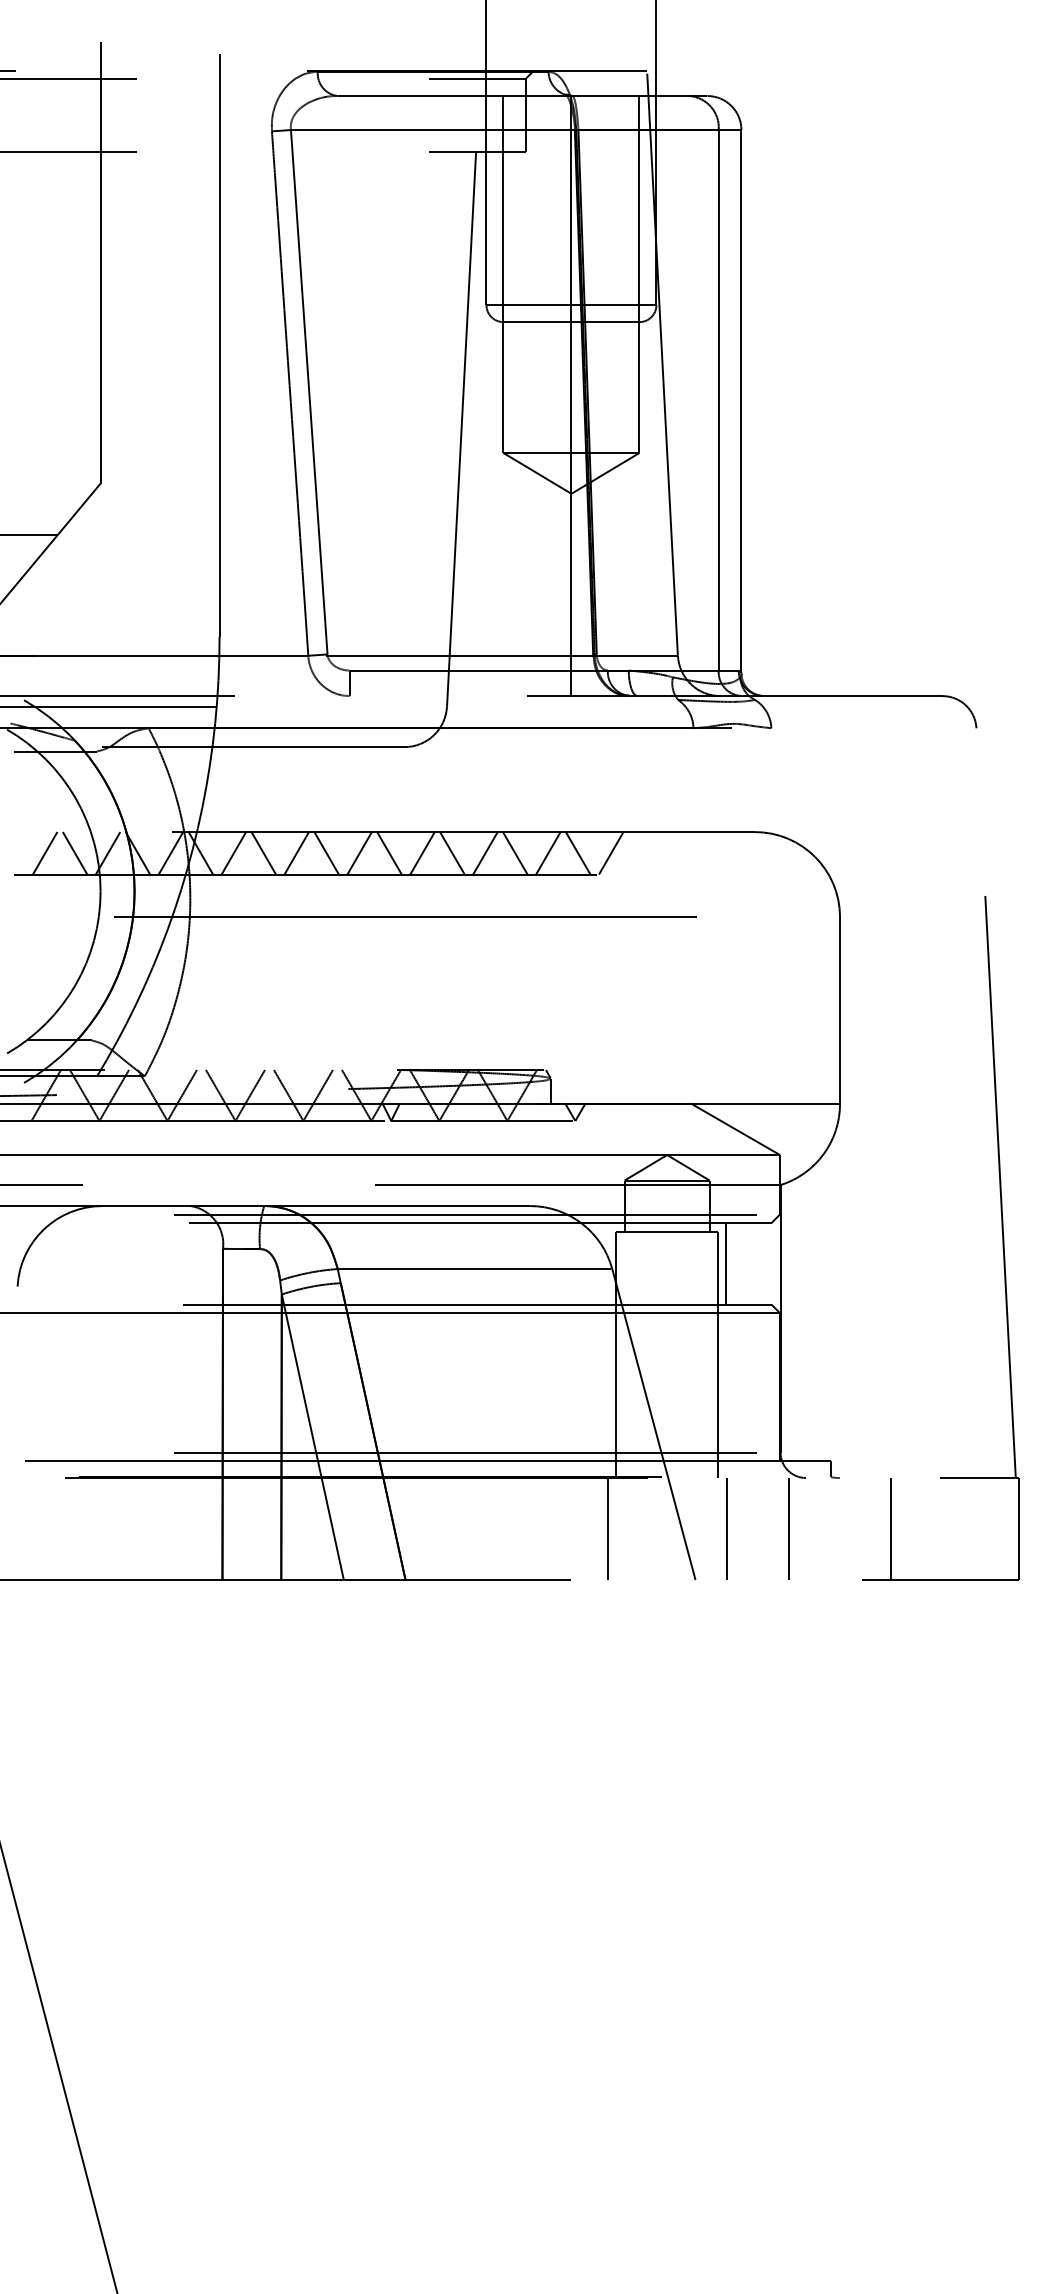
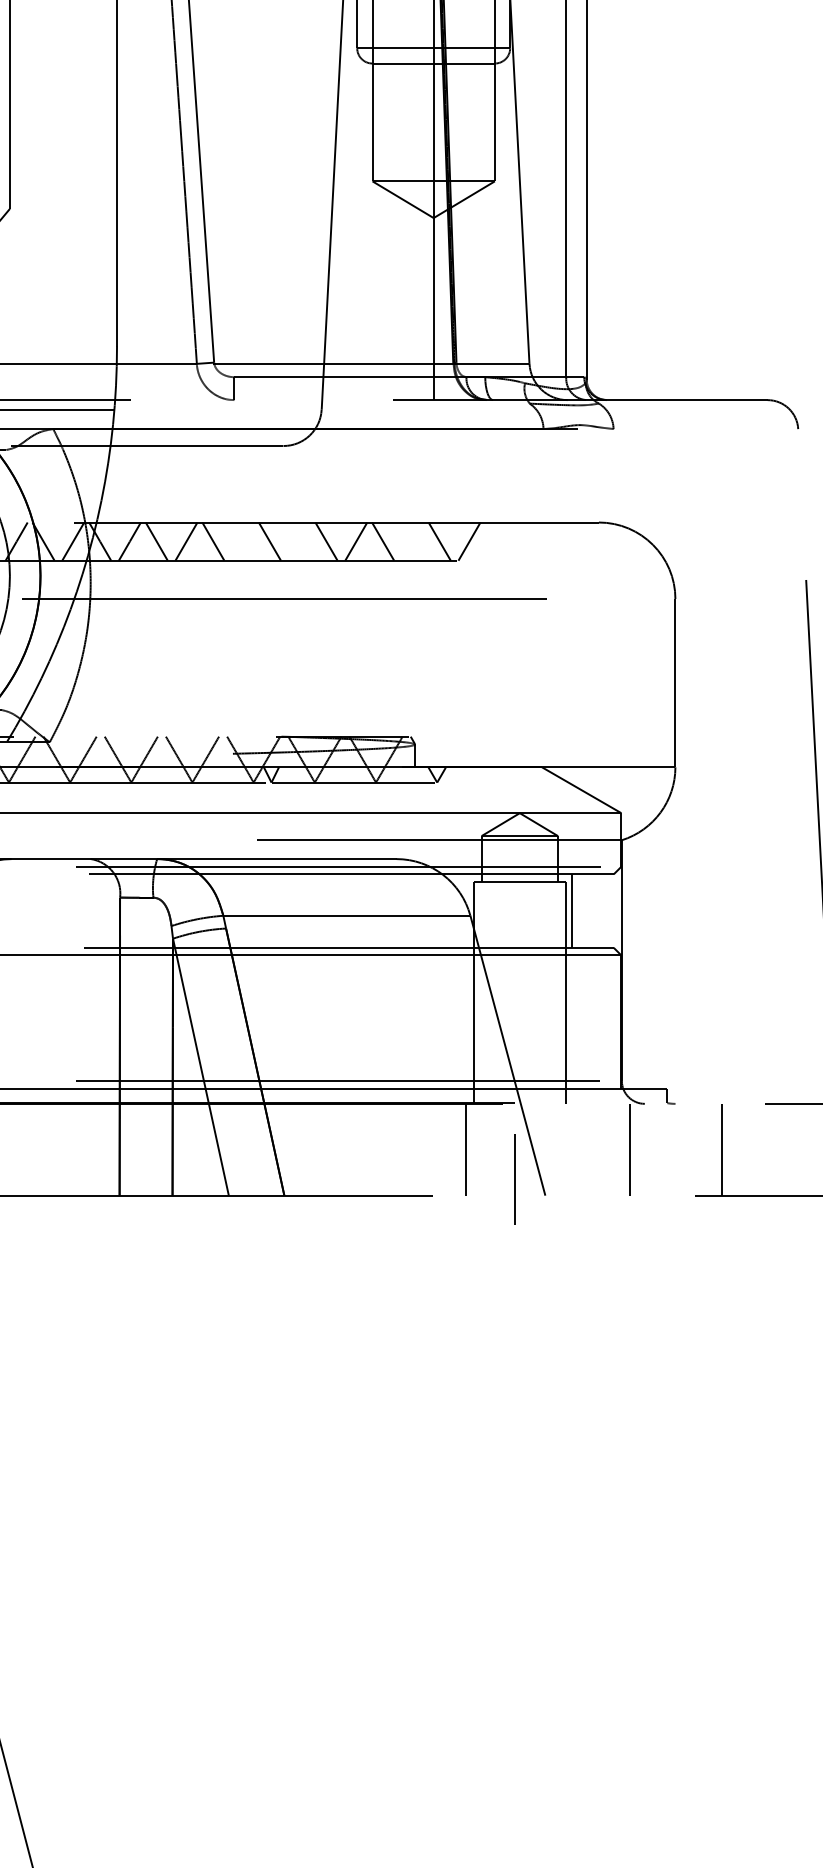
line: (359, 853) -> (242, 541), removed
line: (422, 853) -> (299, 541), removed
line: (548, 853) -> (413, 541), removed
line: (726, 1528) -> (514, 1178), moved

